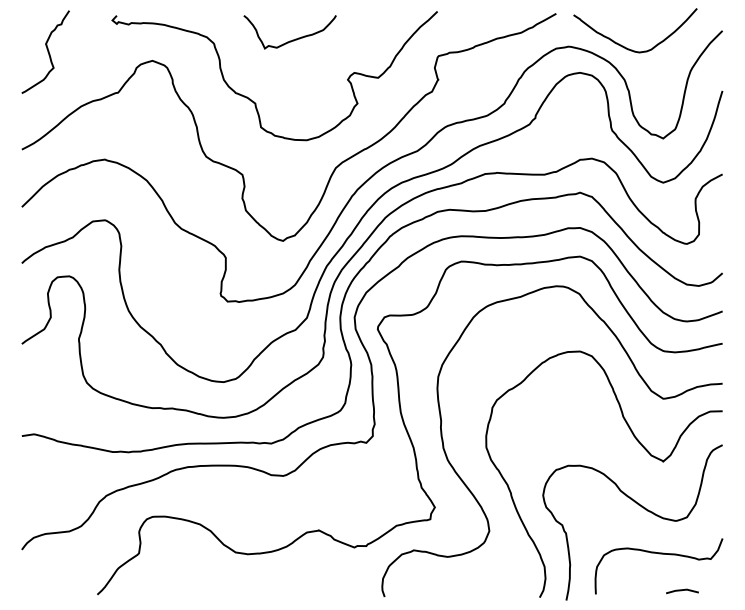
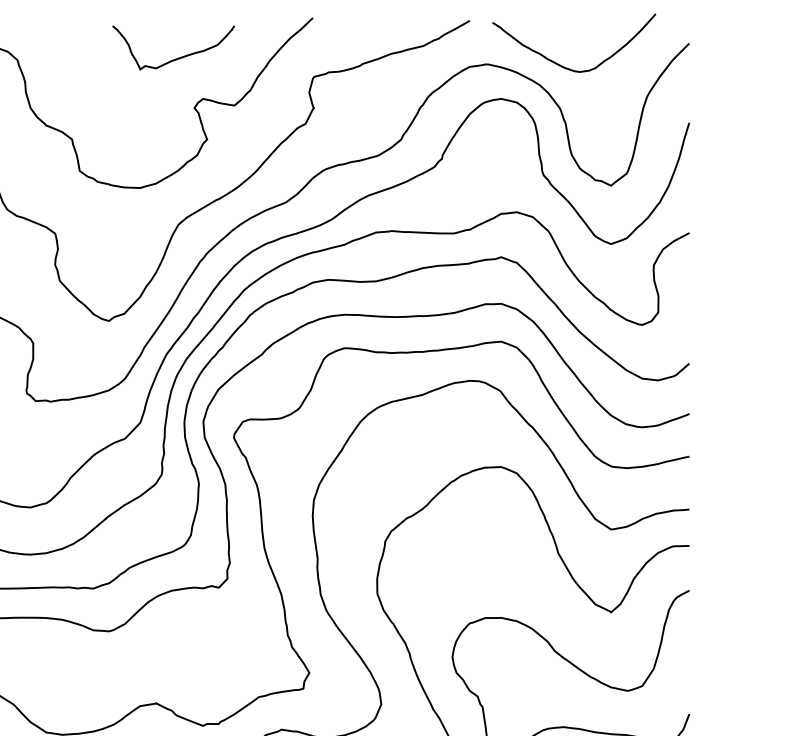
curve: (292, 39) -> (176, 57), moved

